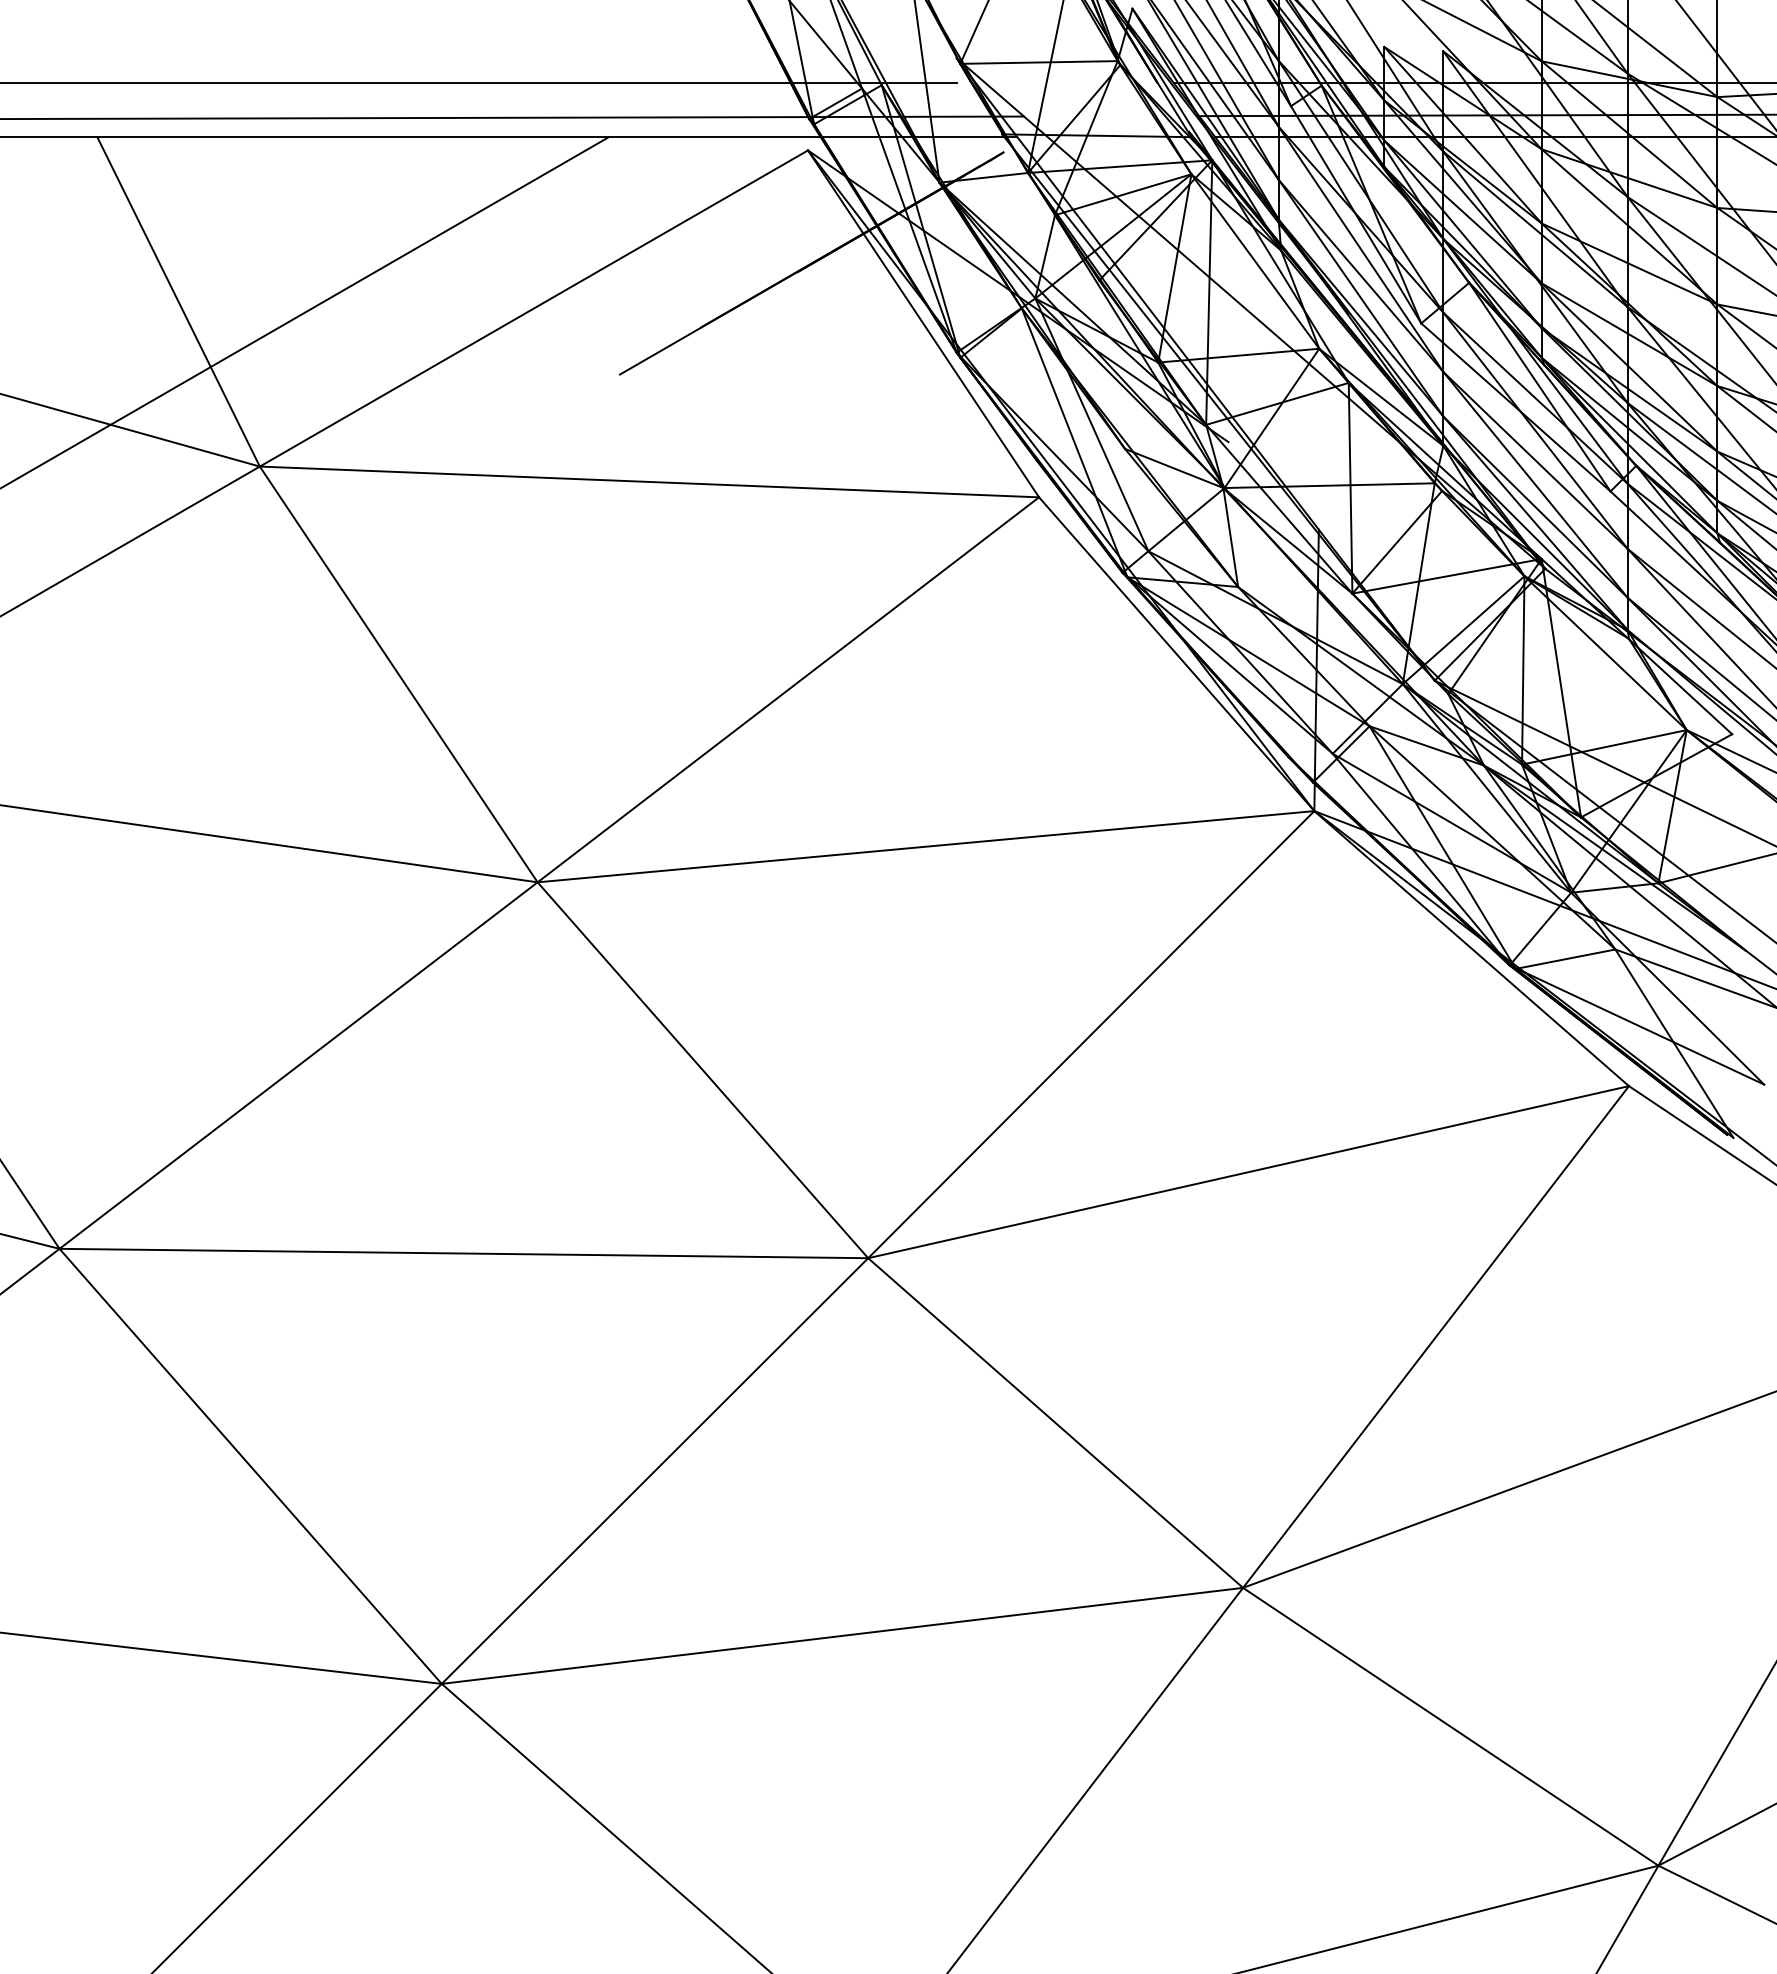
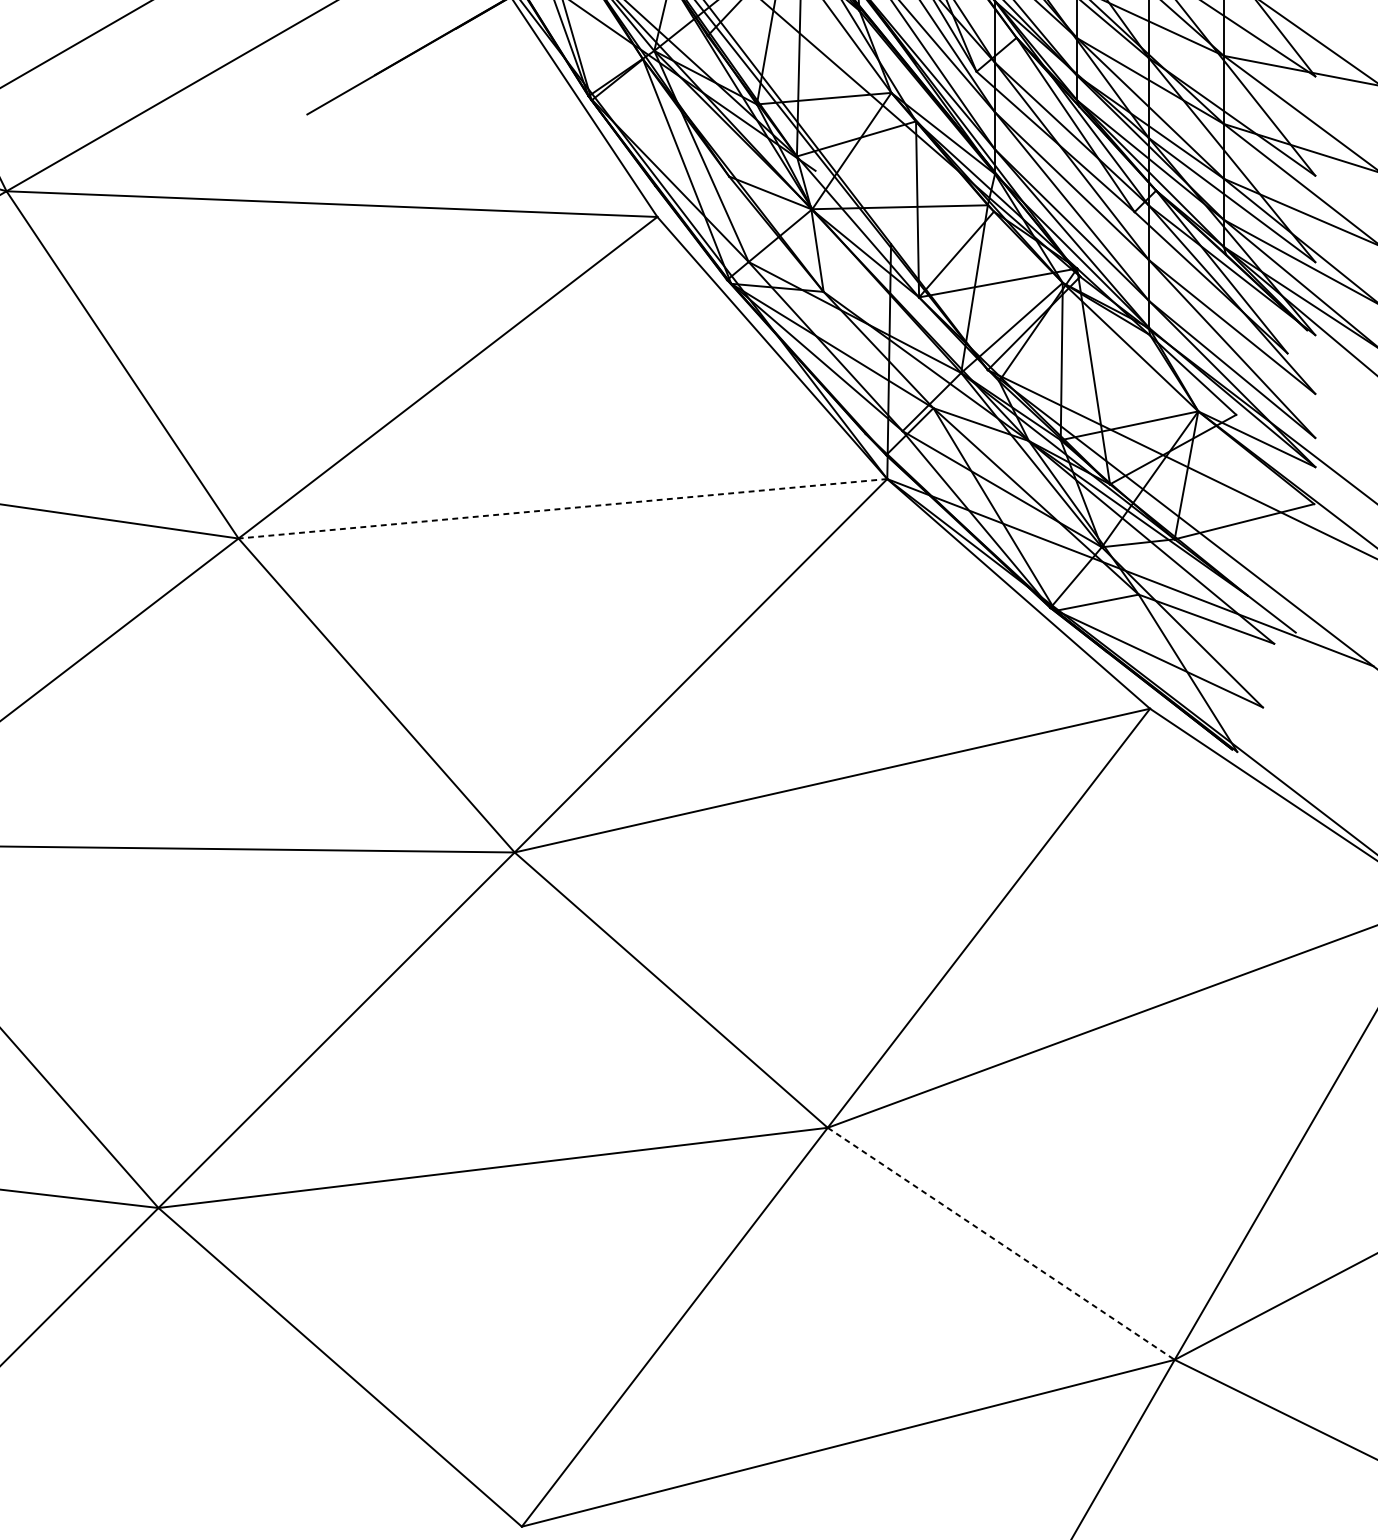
line: (926, 846) -> (563, 508), solid -> dashed
line: (1450, 1726) -> (1001, 1243), solid -> dashed

